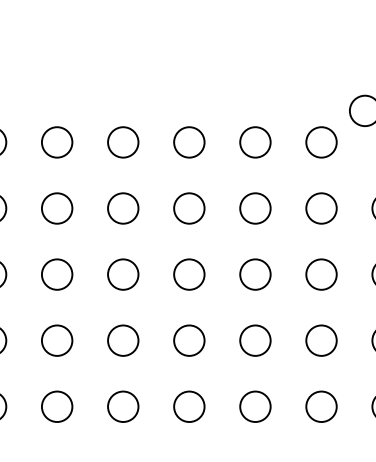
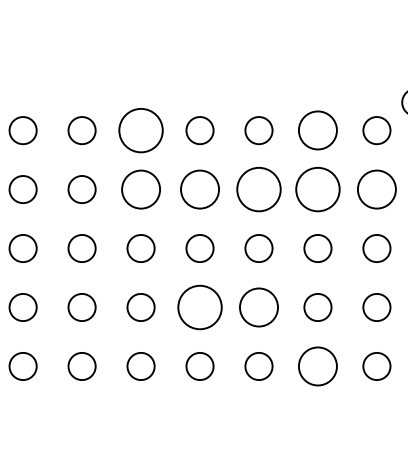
circle: (56, 142) -> (140, 130), size x1.6
circle: (254, 142) -> (317, 130), size x1.4
circle: (56, 208) -> (140, 189), size x1.4
circle: (122, 208) -> (199, 189), size x1.4
circle: (188, 208) -> (258, 189), size x1.6
circle: (254, 208) -> (317, 189), size x1.6
circle: (321, 208) -> (376, 189), size x1.4
circle: (122, 340) -> (199, 307), size x1.6
circle: (188, 340) -> (258, 307), size x1.4
circle: (254, 406) -> (317, 366), size x1.4

